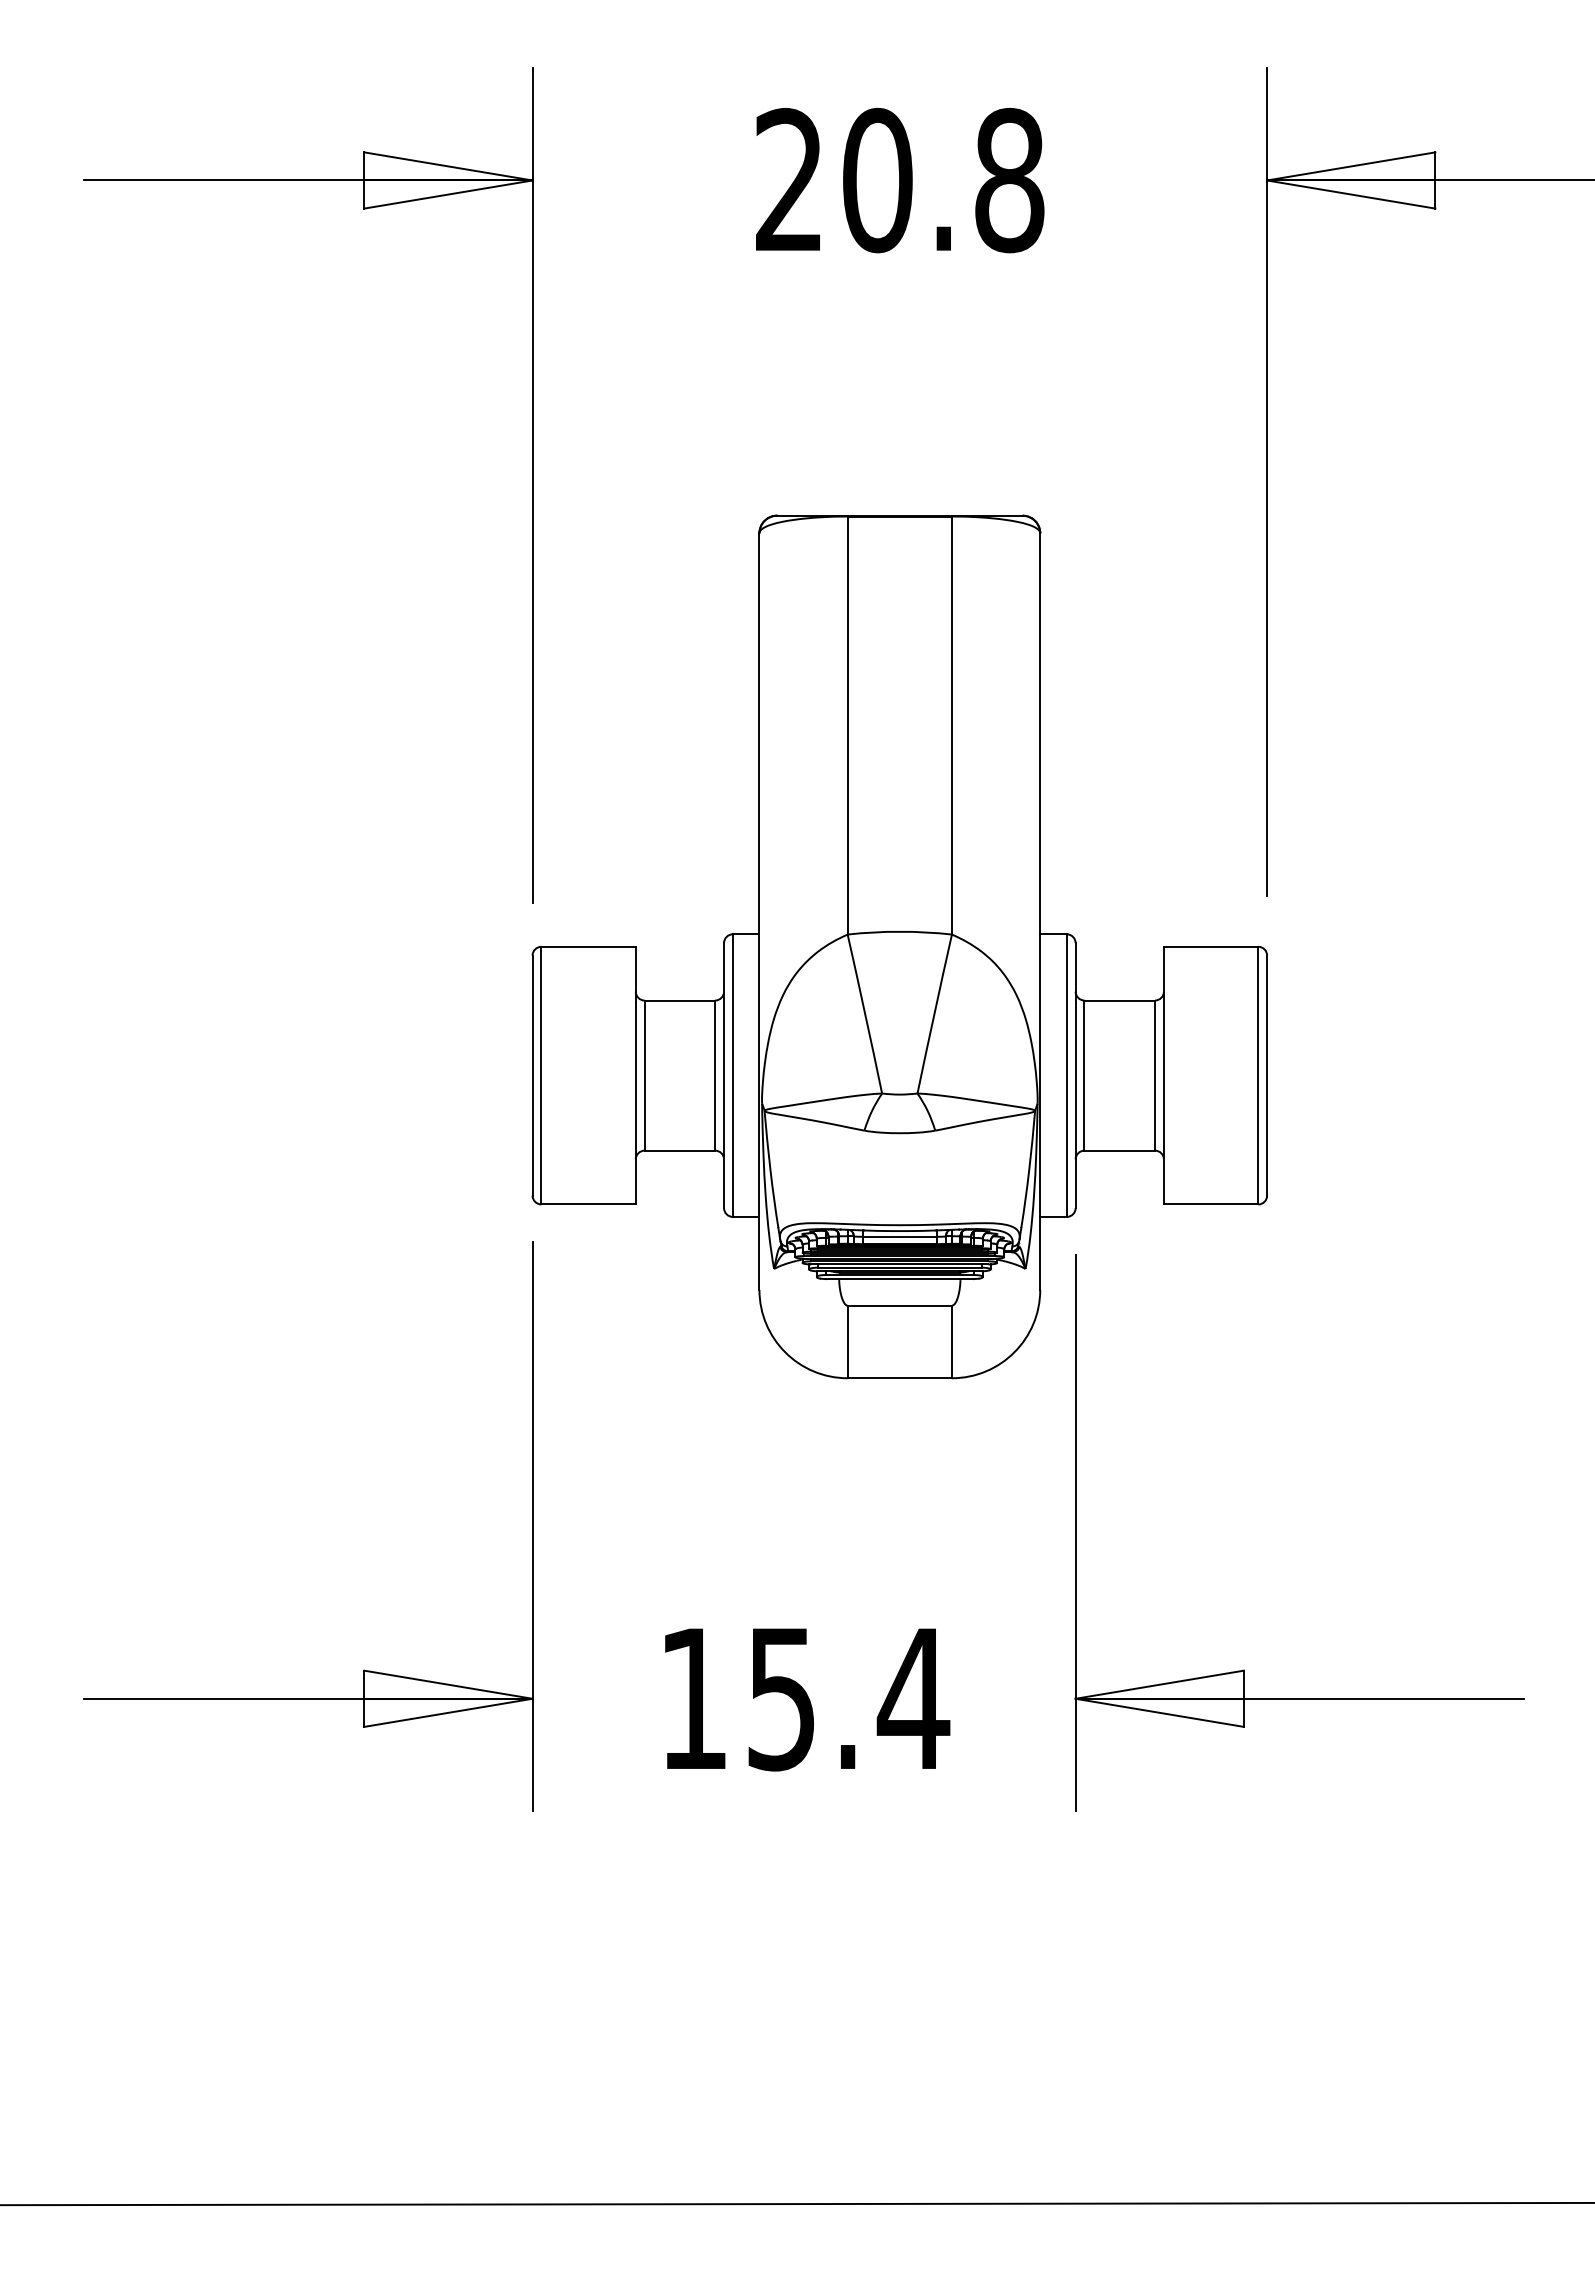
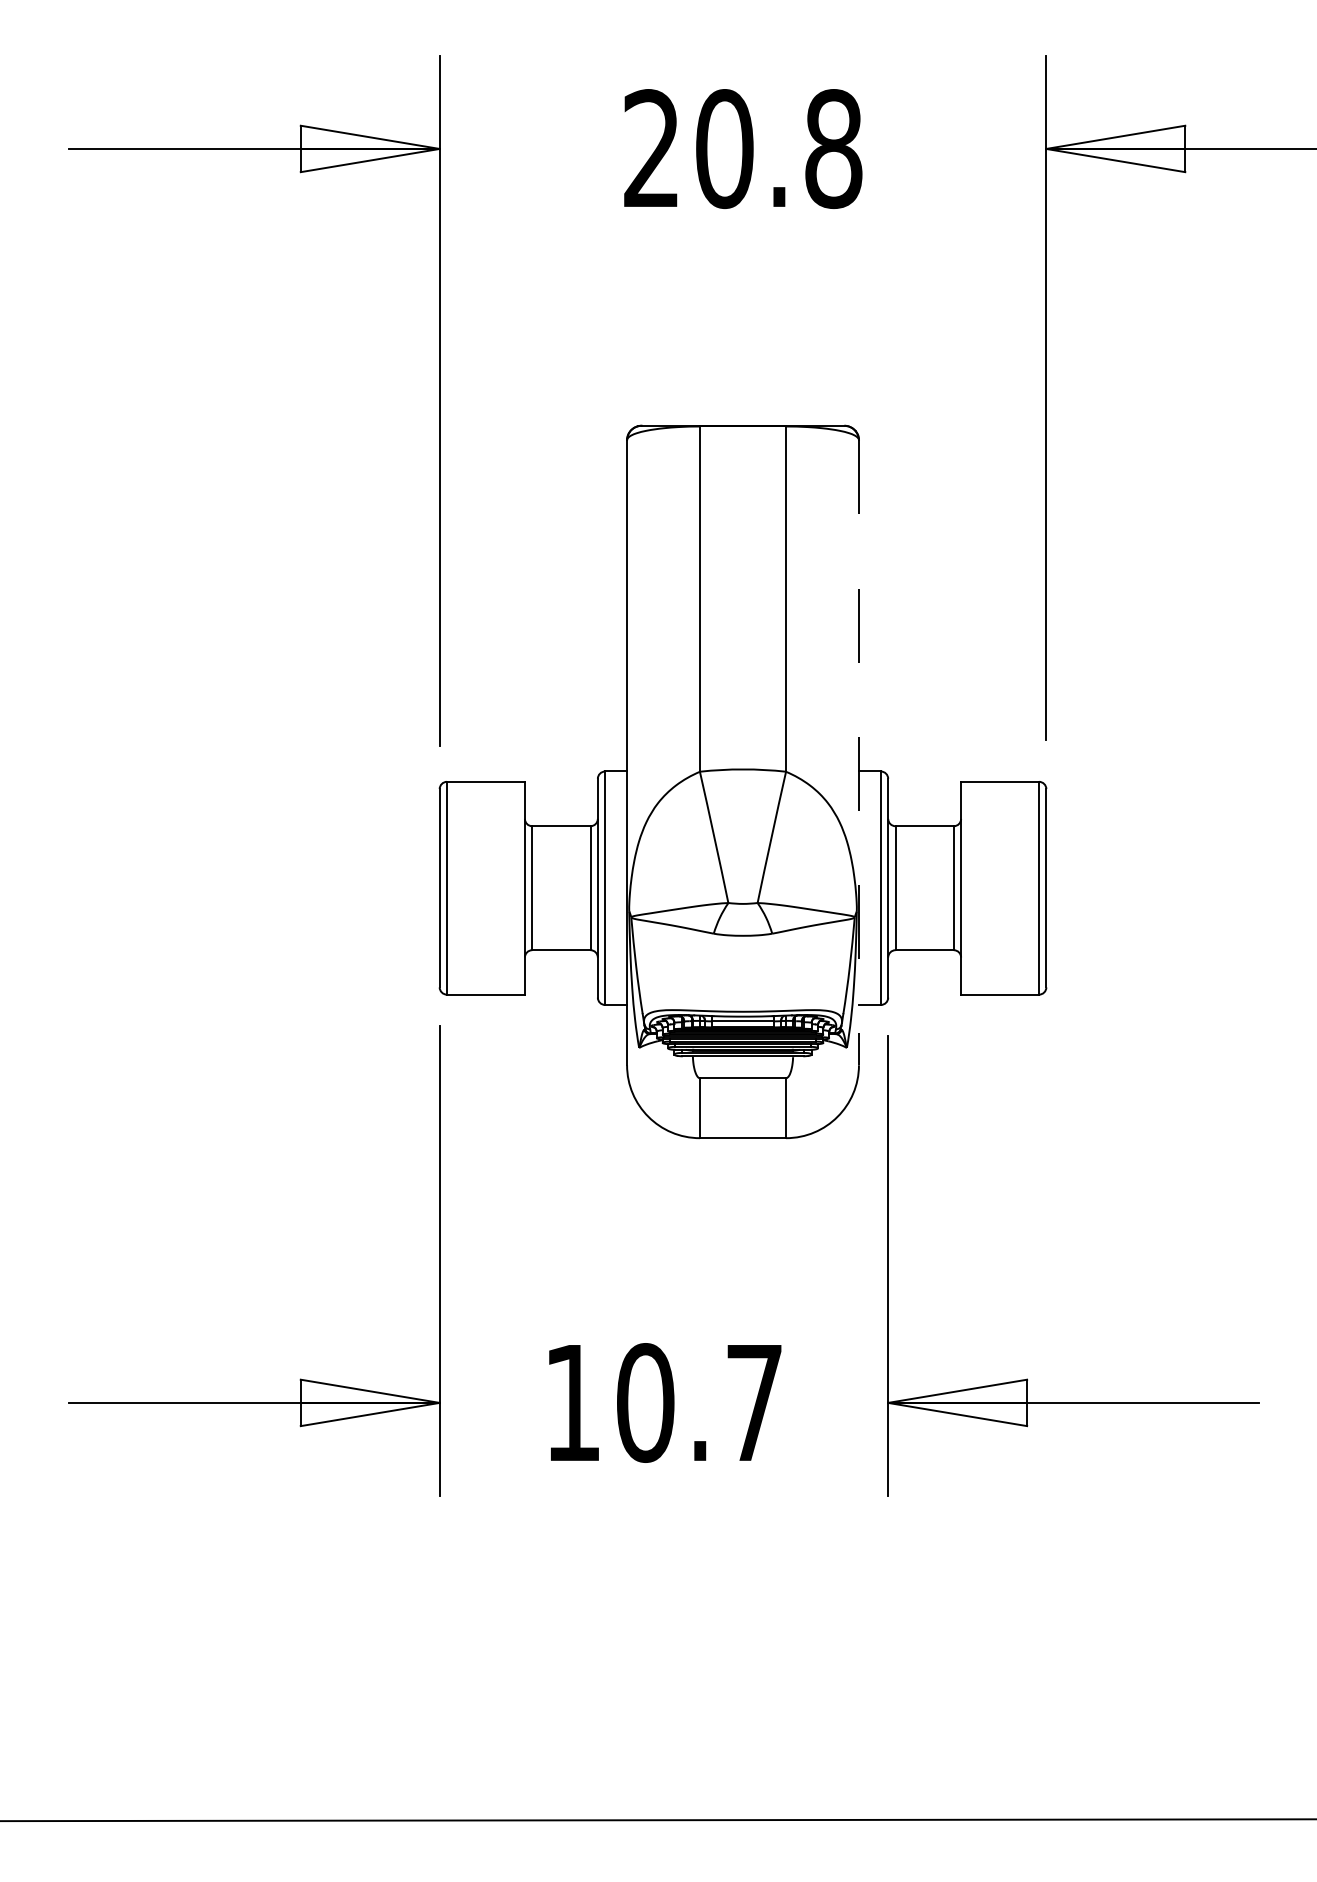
line: (1040, 912) -> (859, 753), solid -> dashed
text: (848, 1698) -> (700, 1402), 15.4 -> 10.7

